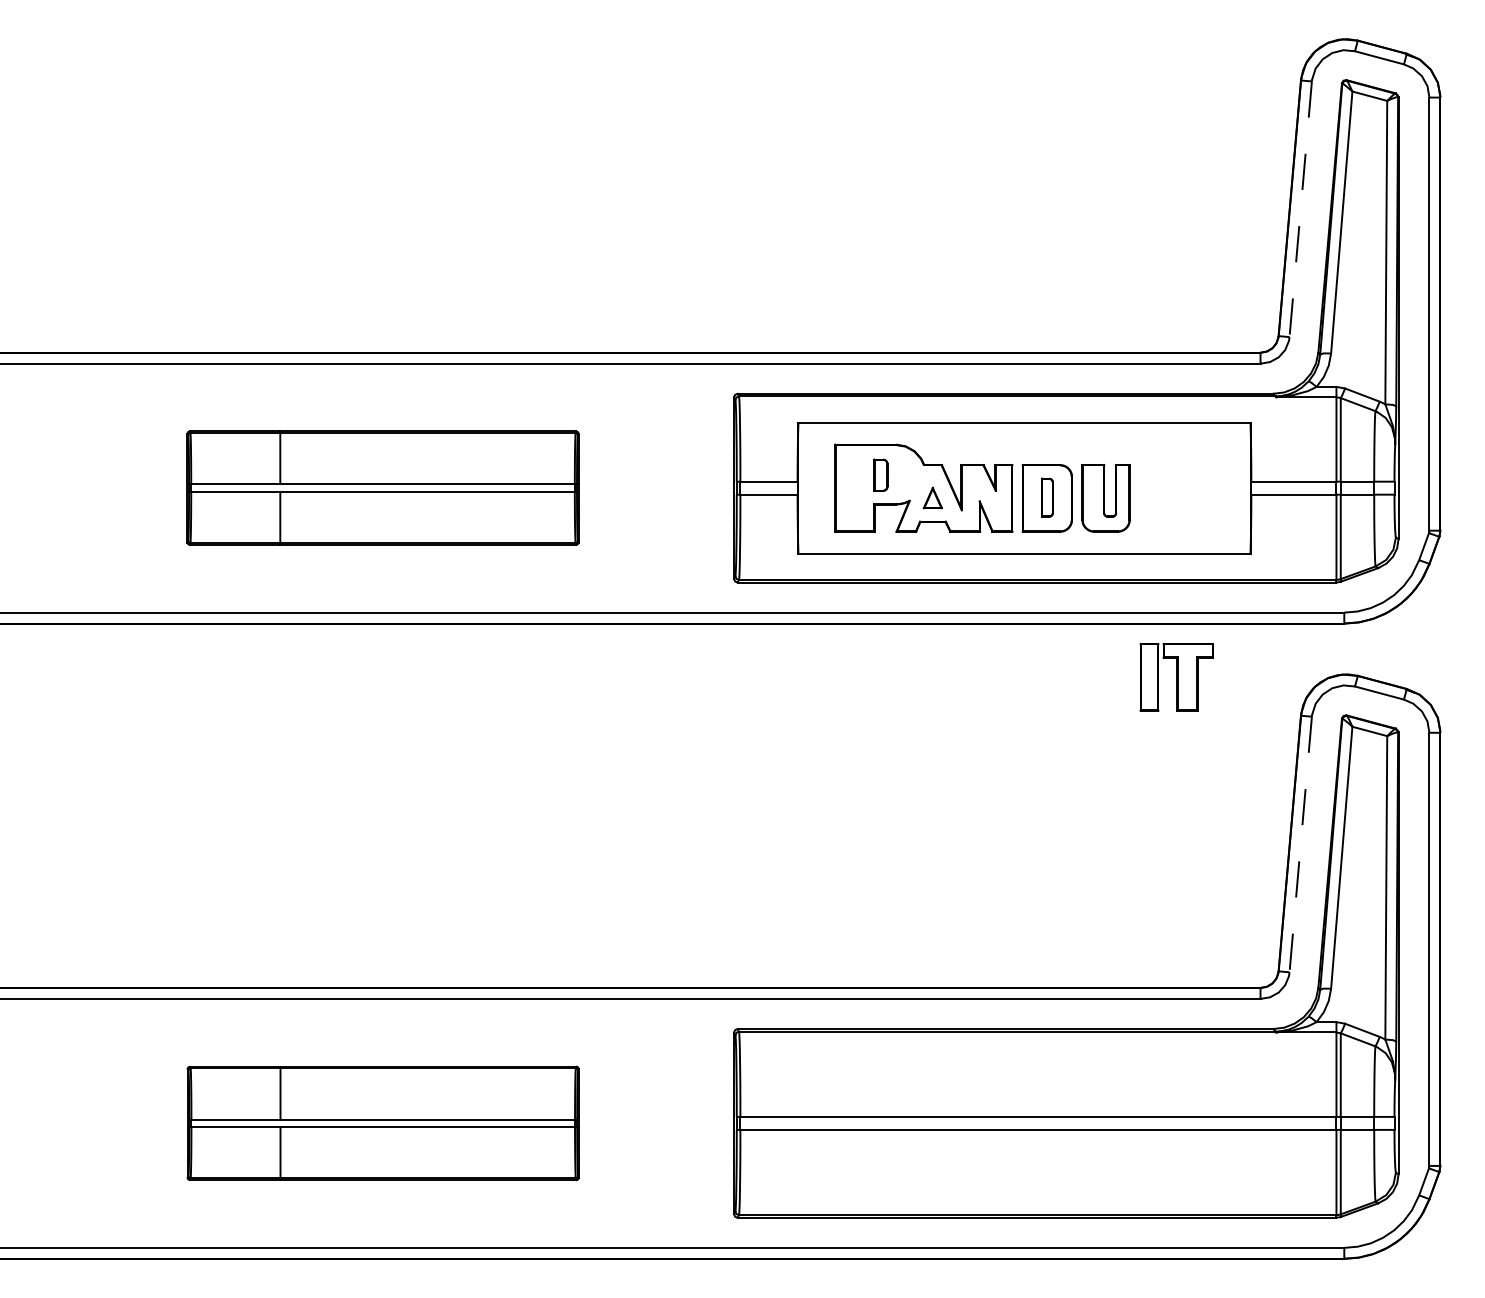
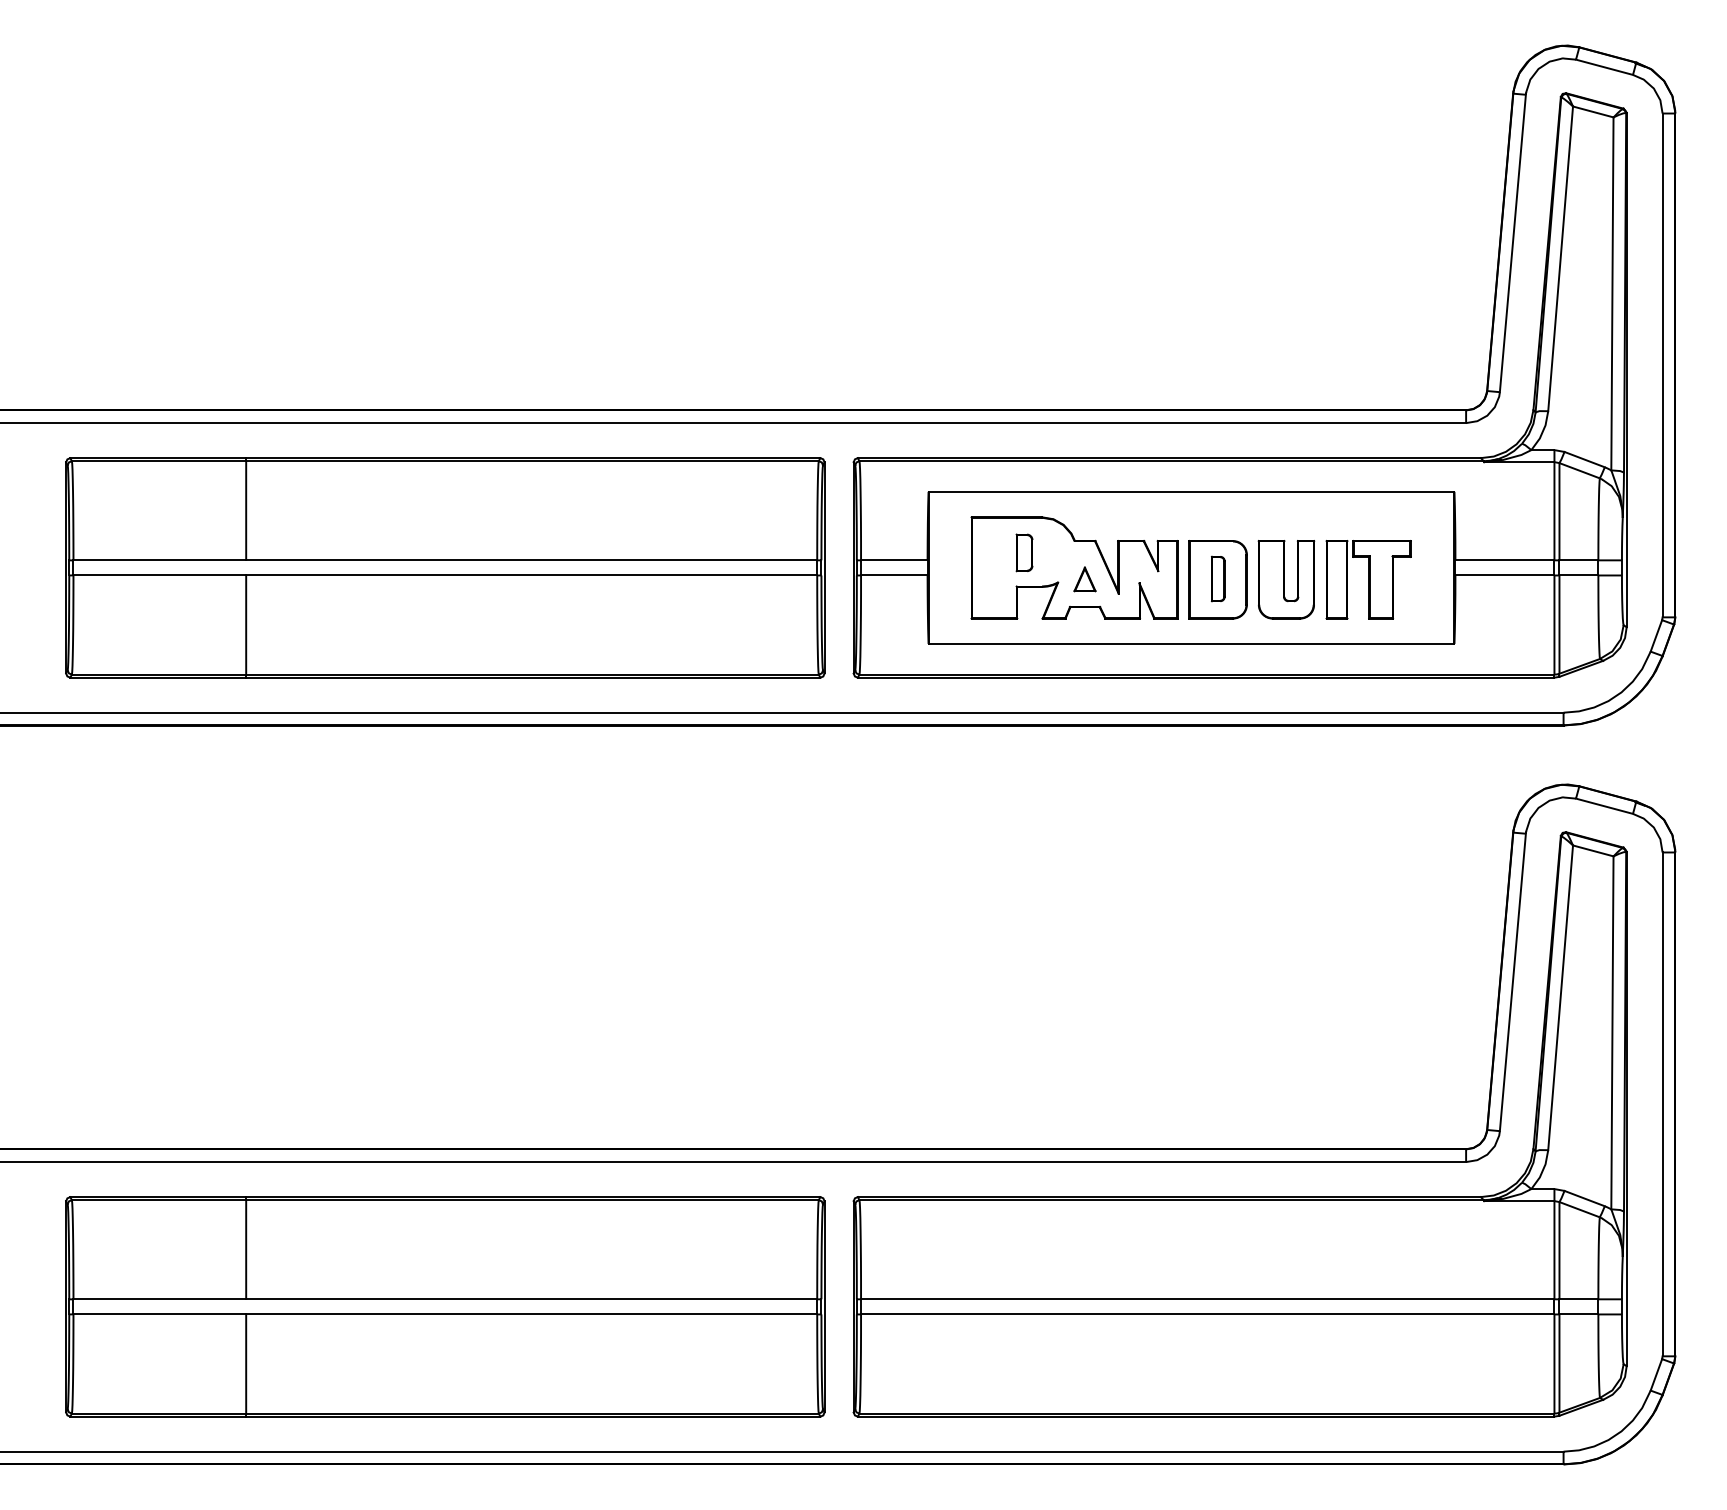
line: (1300, 209) -> (1512, 243), dashed -> solid
part: (382, 487) -> (444, 567), size x1.67
part: (1176, 677) -> (1368, 579), moved
line: (1300, 845) -> (1512, 983), dashed -> solid
part: (383, 1123) -> (445, 1306), size x1.67

